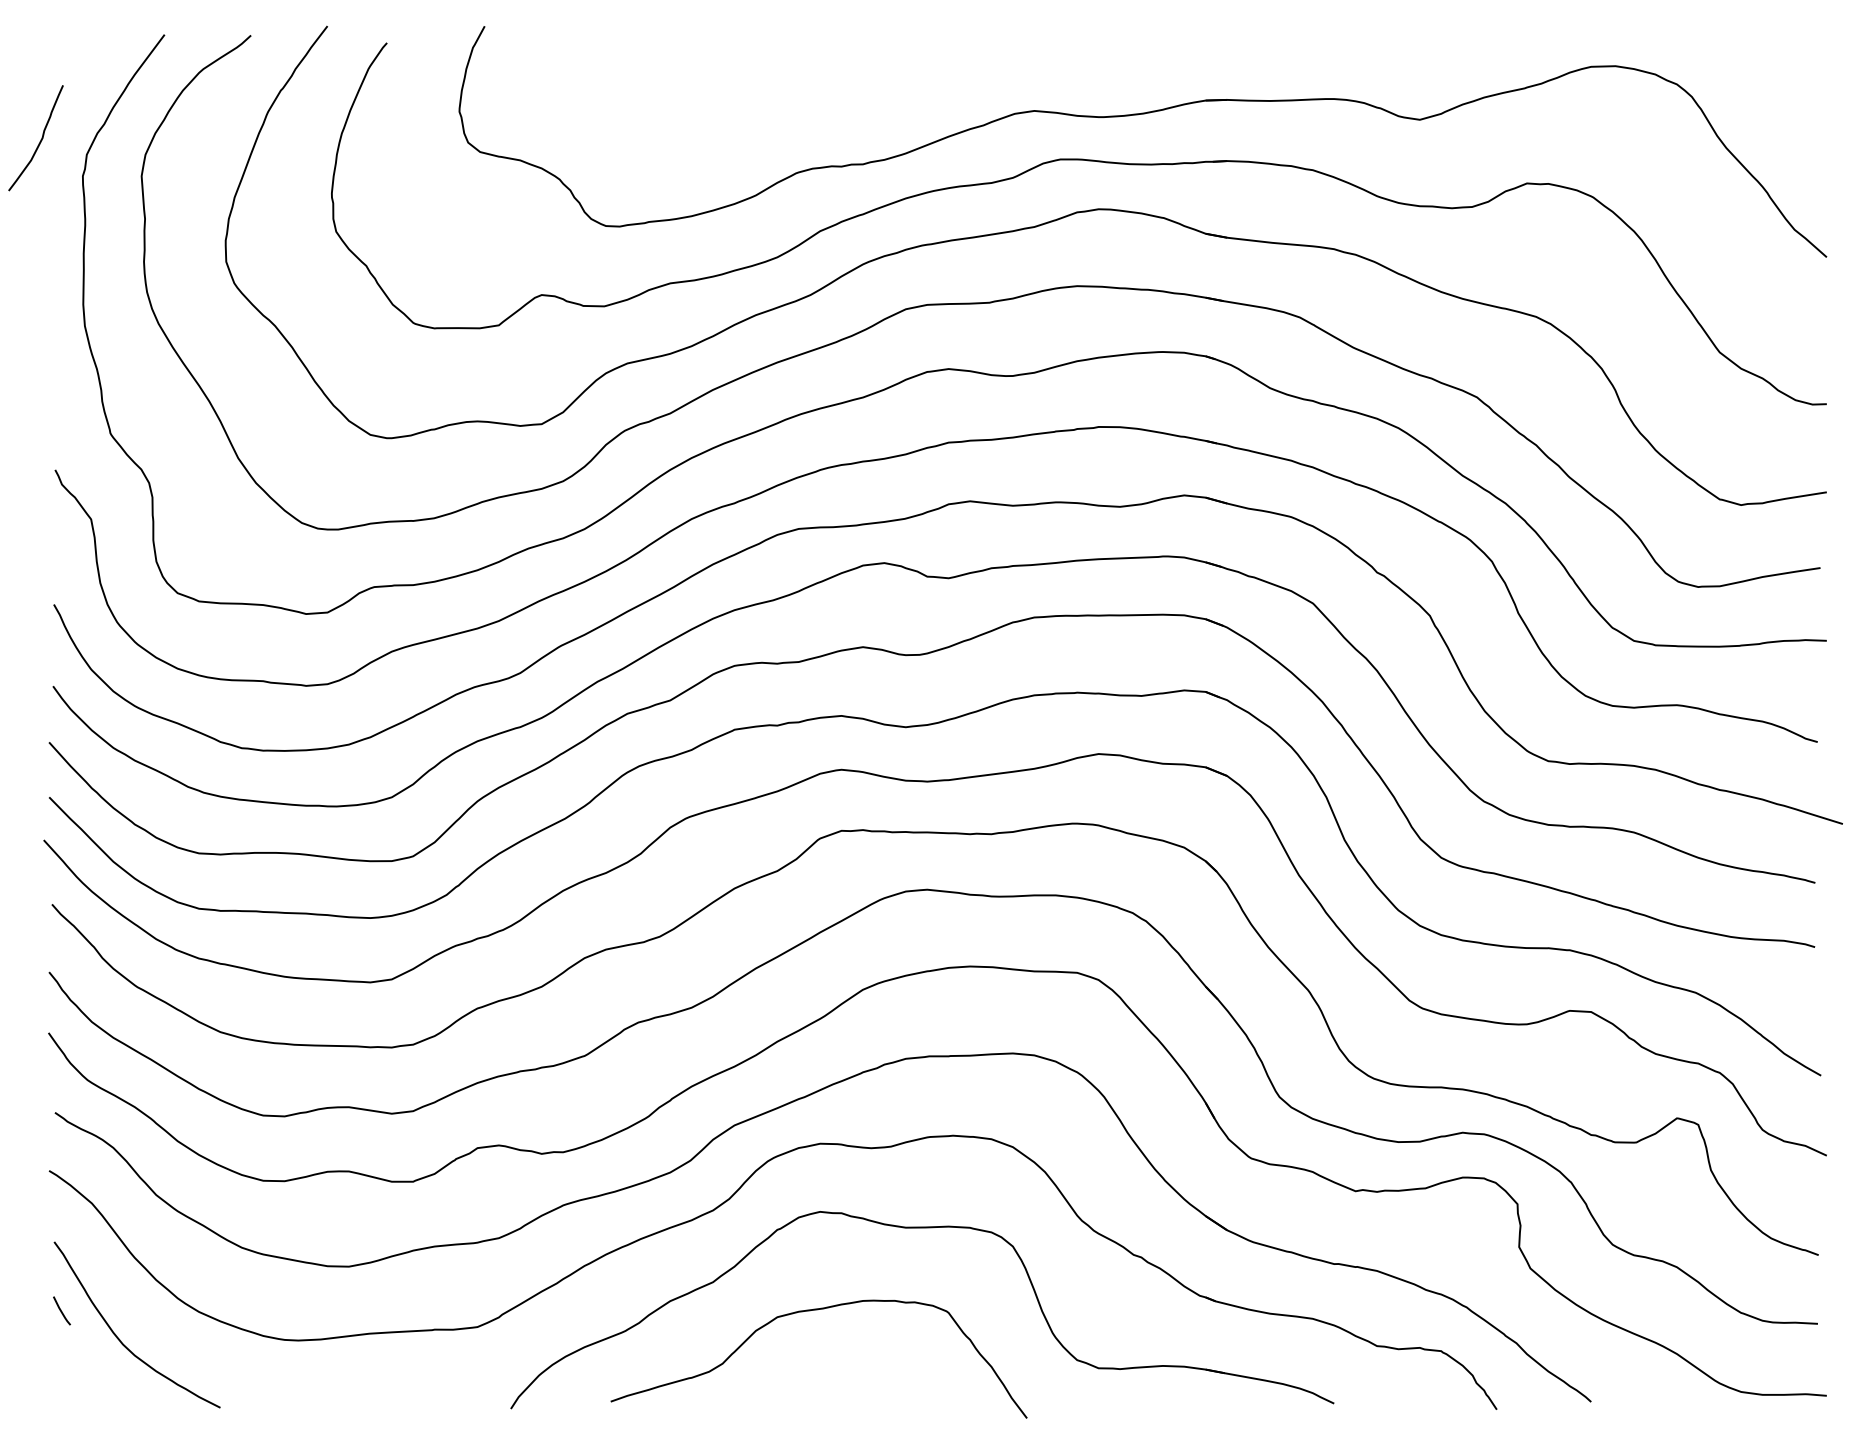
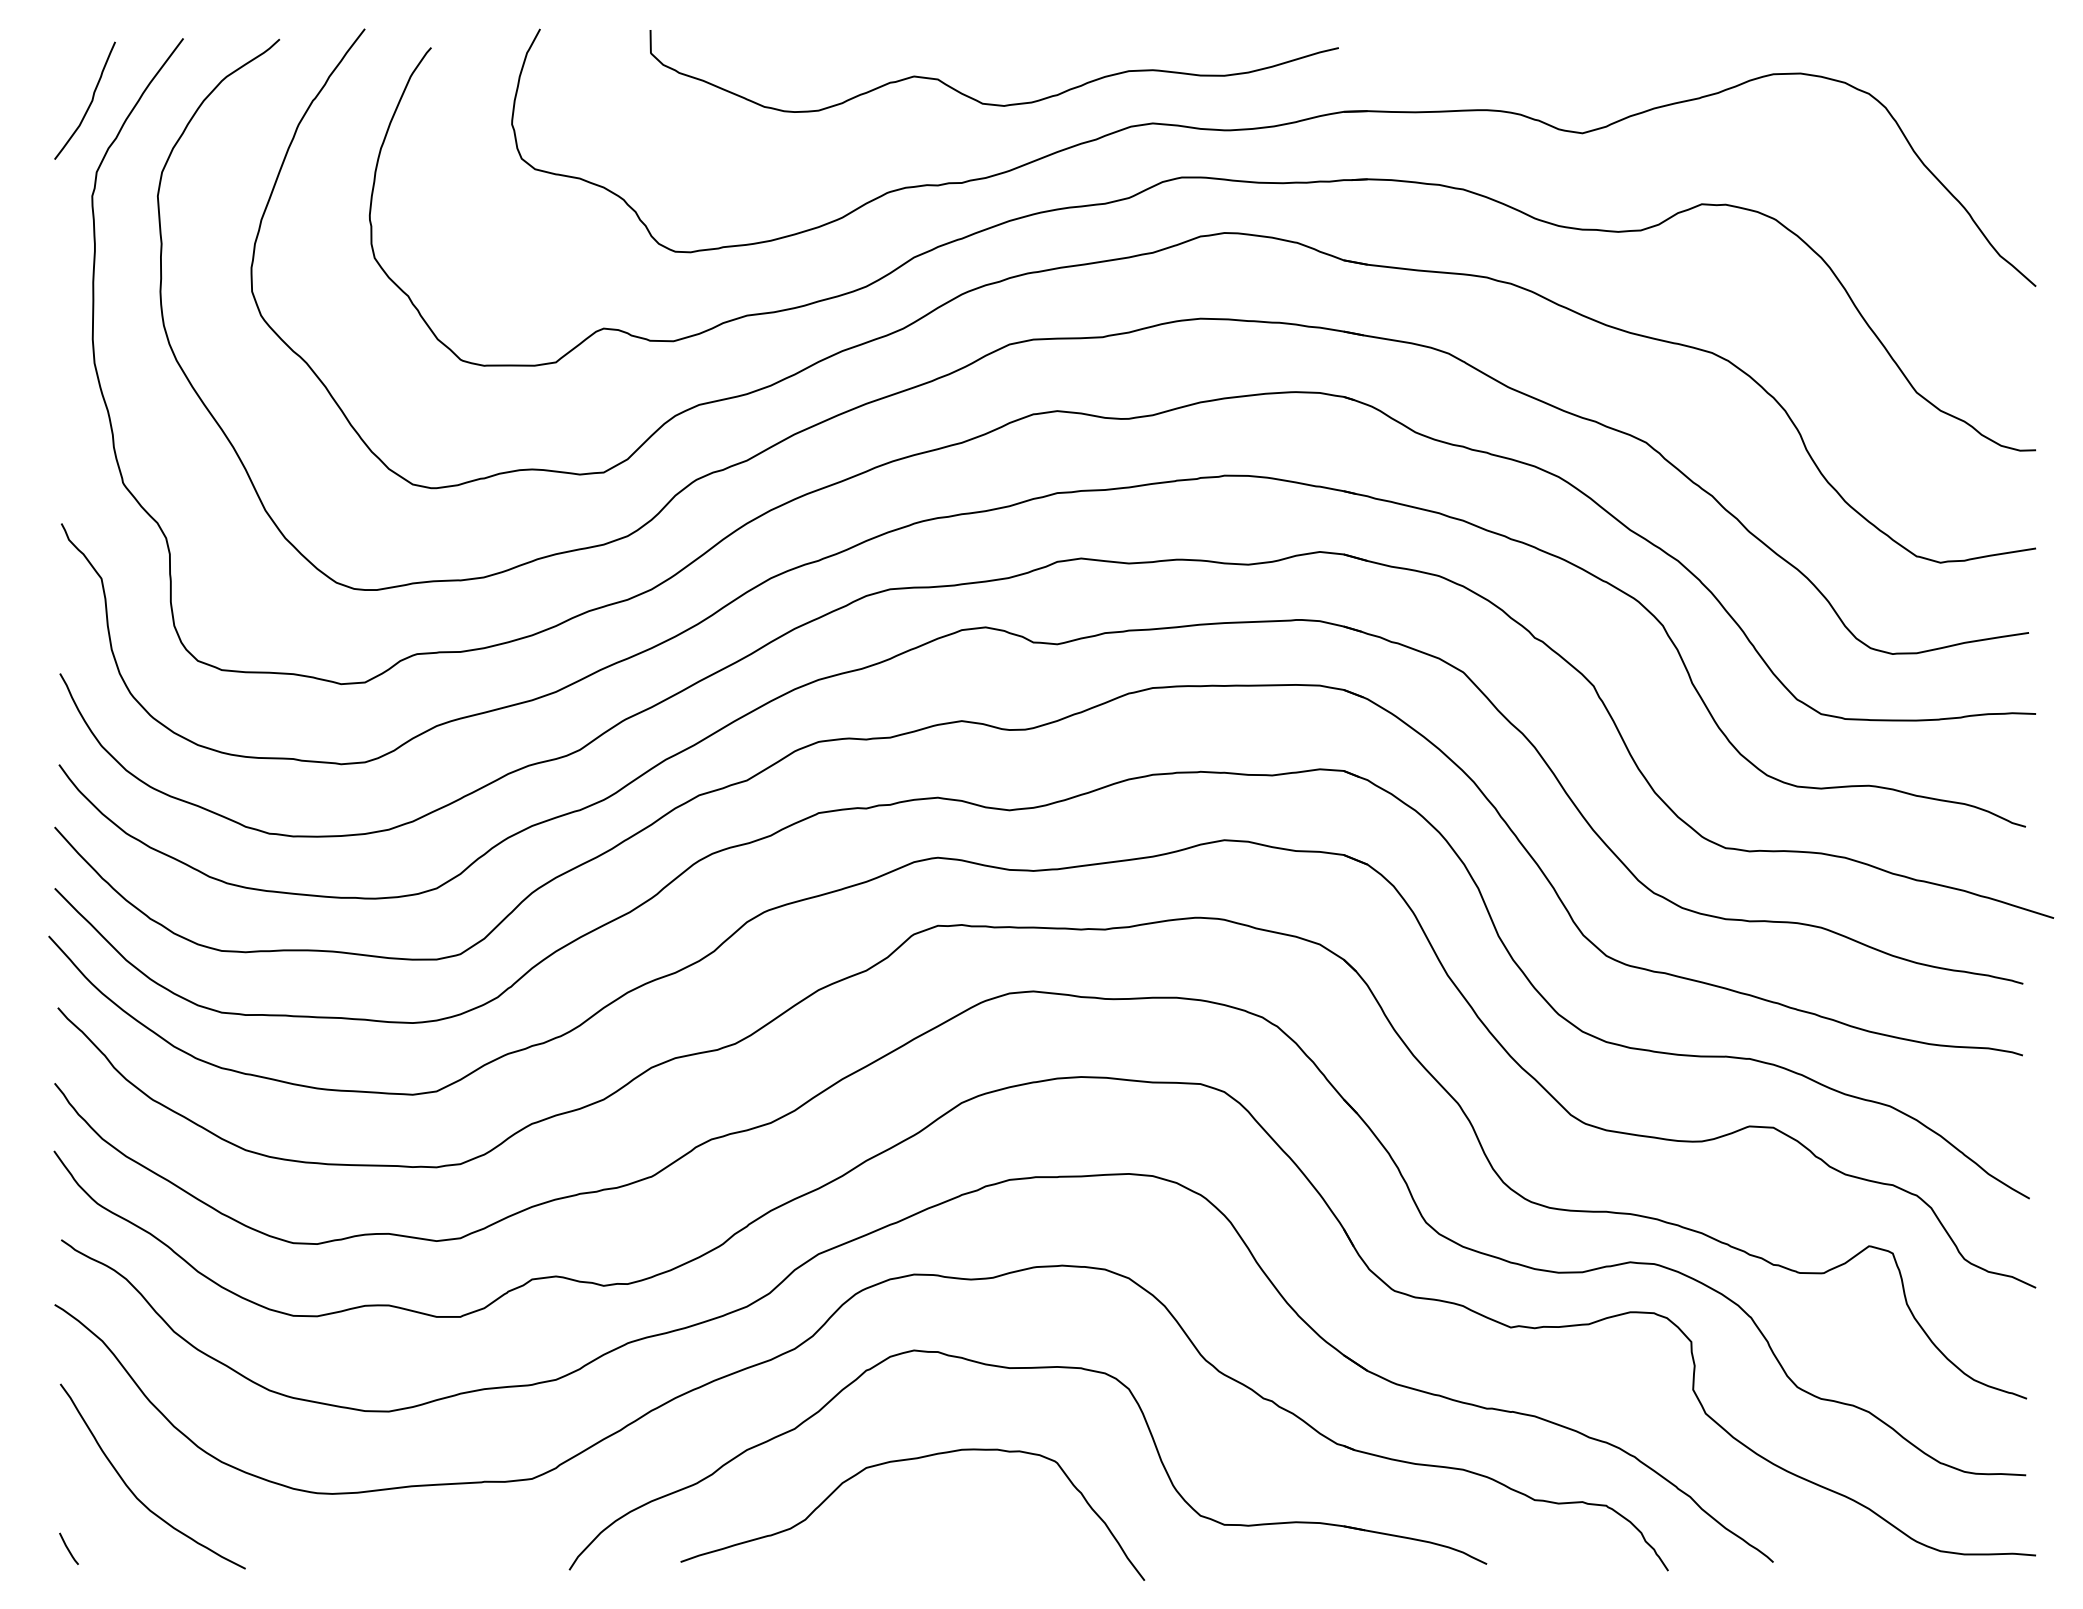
curve: (890, 93) -> (992, 103), added
curve: (39, 140) -> (89, 103), moved
line: (61, 1310) -> (68, 1548), moved

